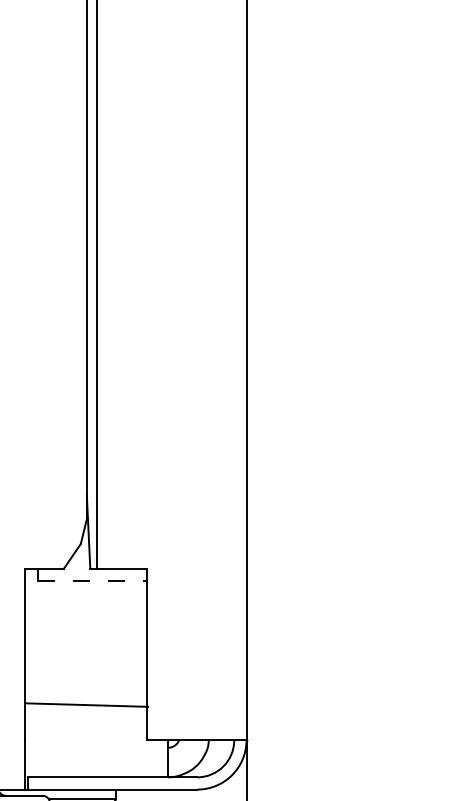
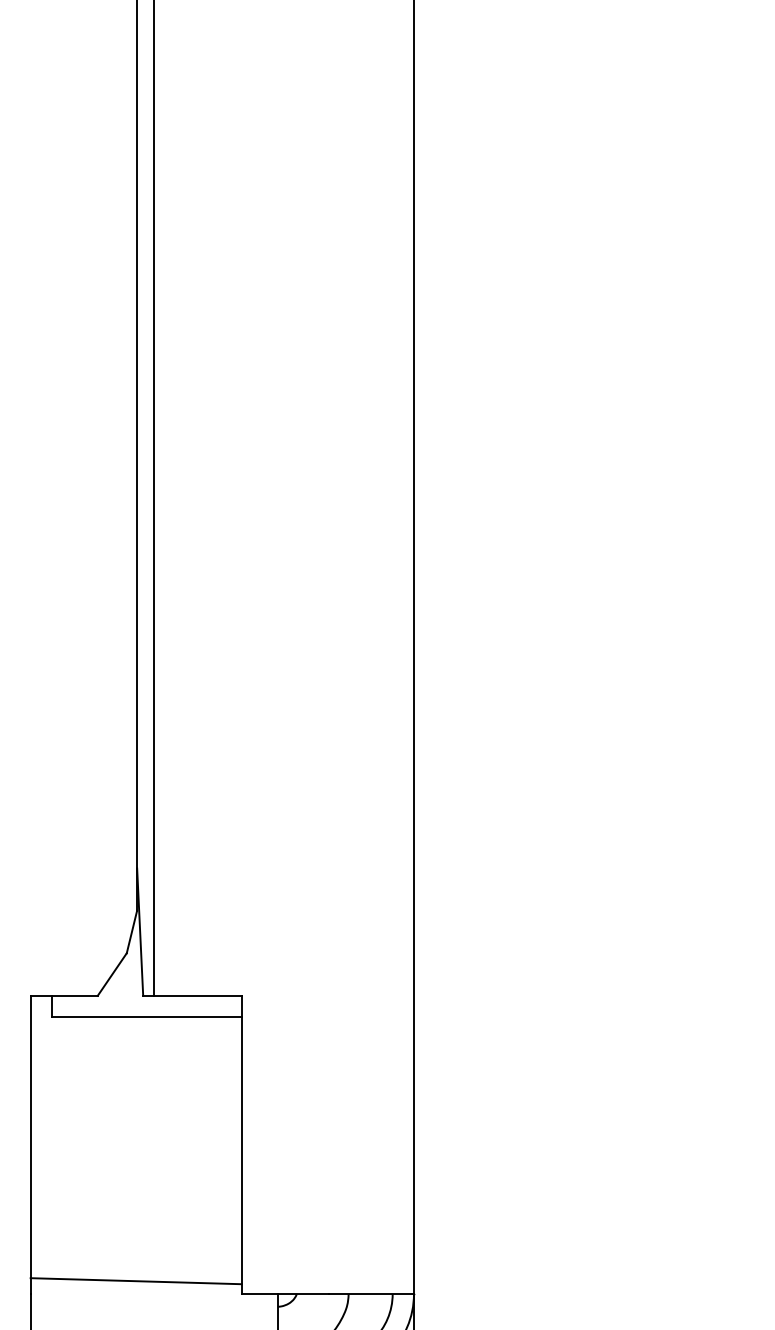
line: (92, 580) -> (147, 1016), dashed -> solid
line: (87, 704) -> (136, 1280), moved

